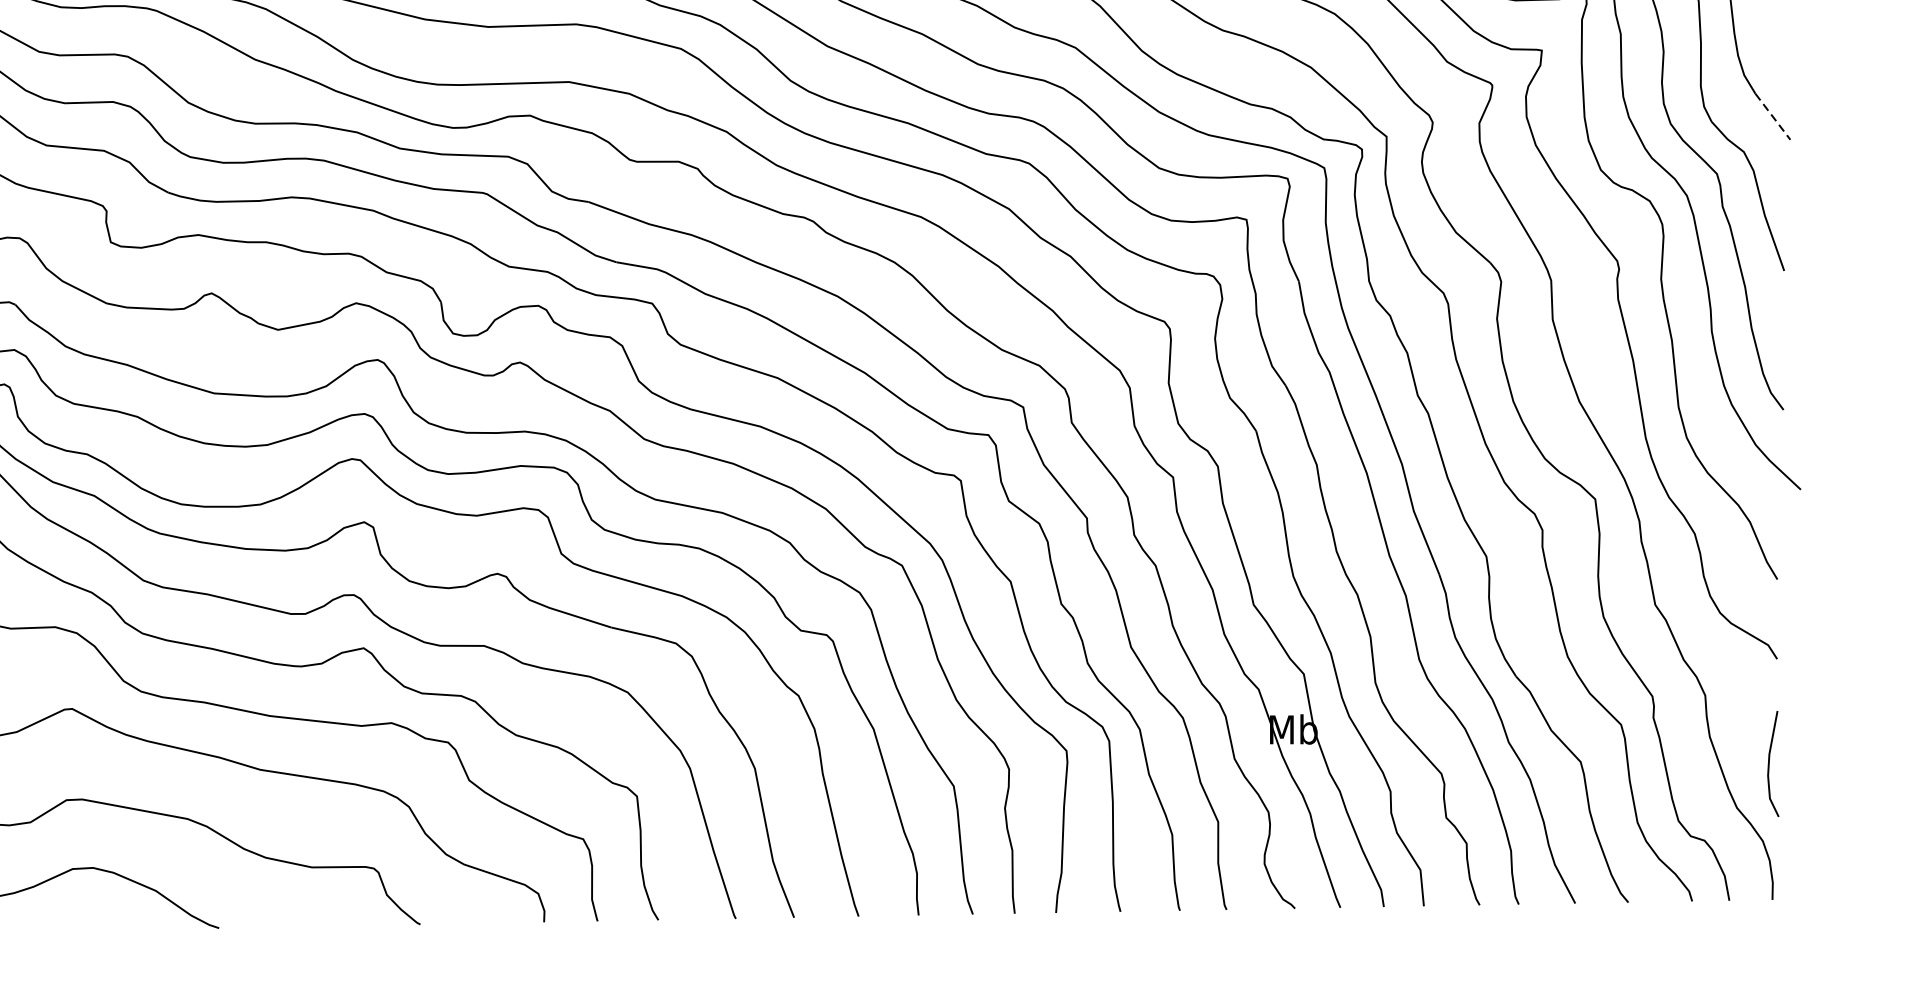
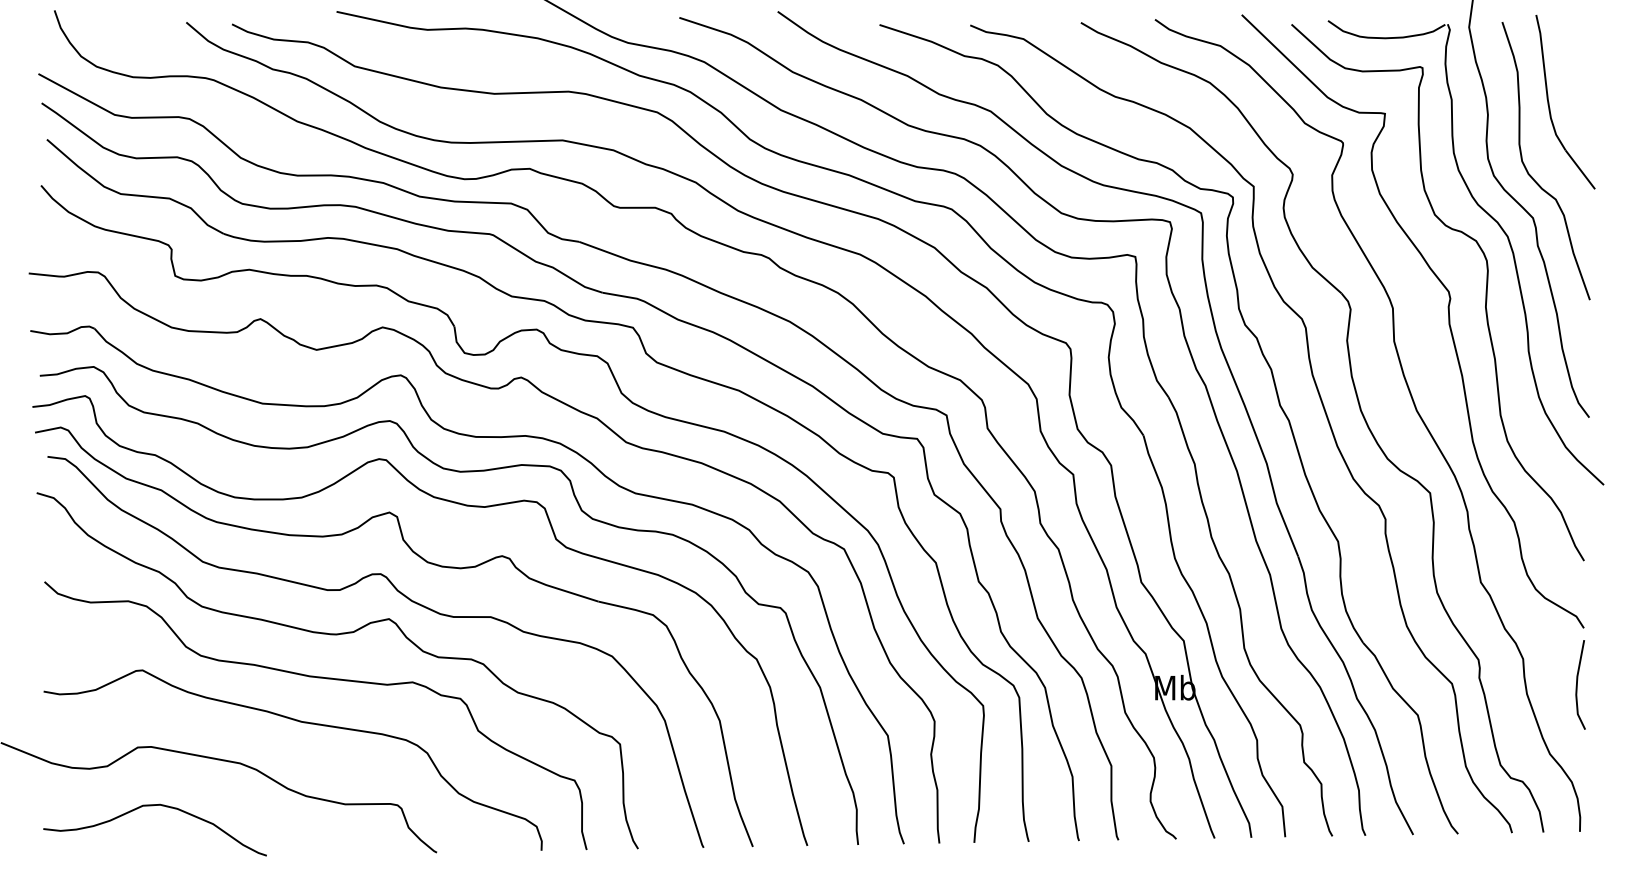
line: (1773, 117) -> (1580, 170), dashed -> solid
line: (1769, 763) -> (1577, 684), moved

